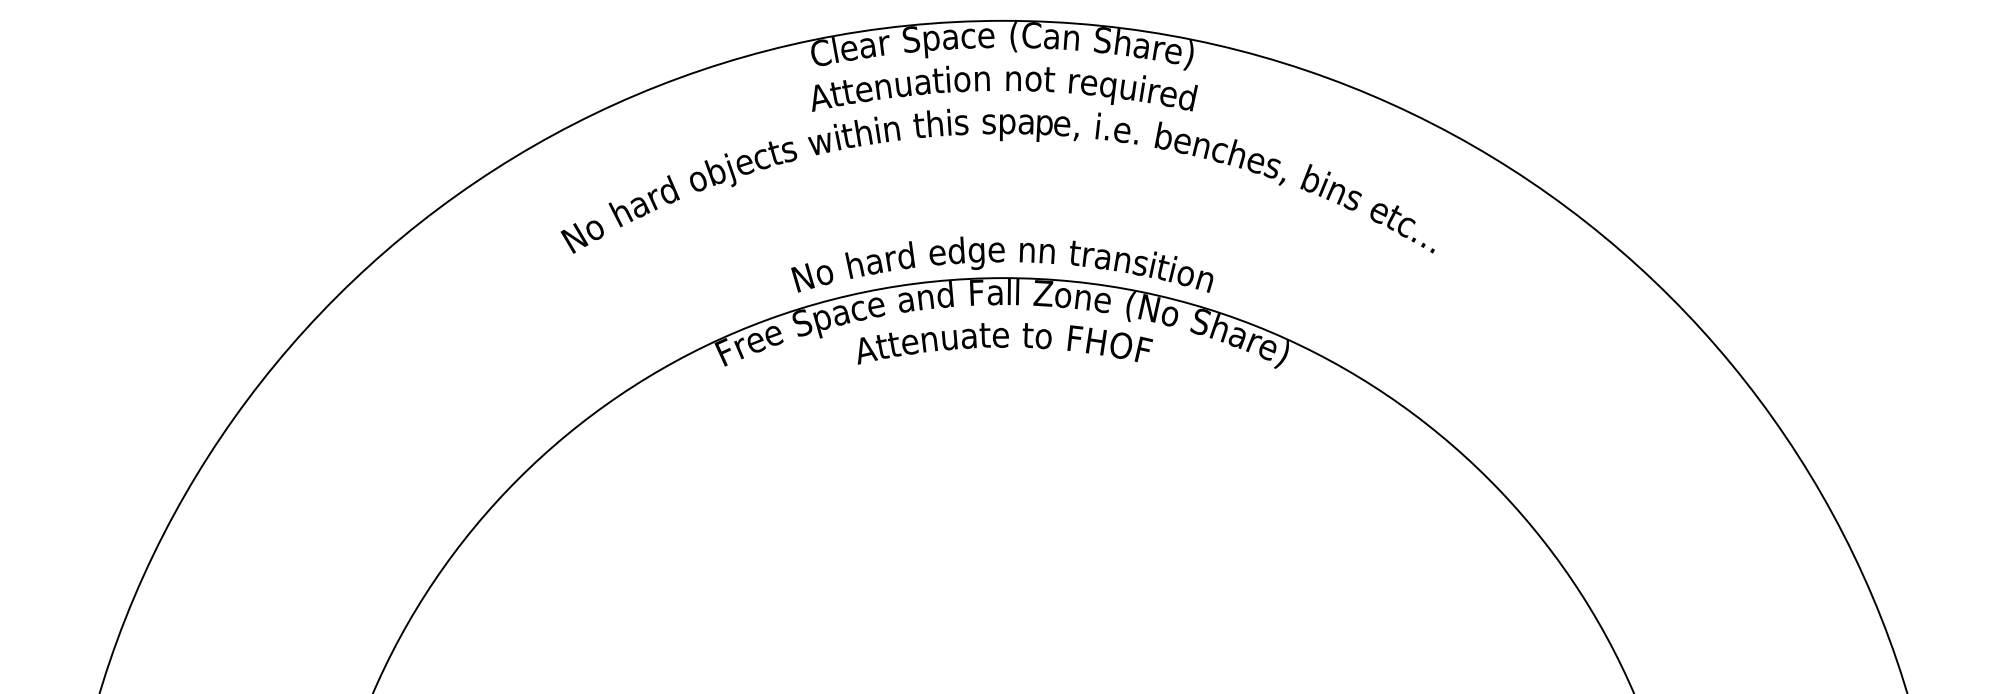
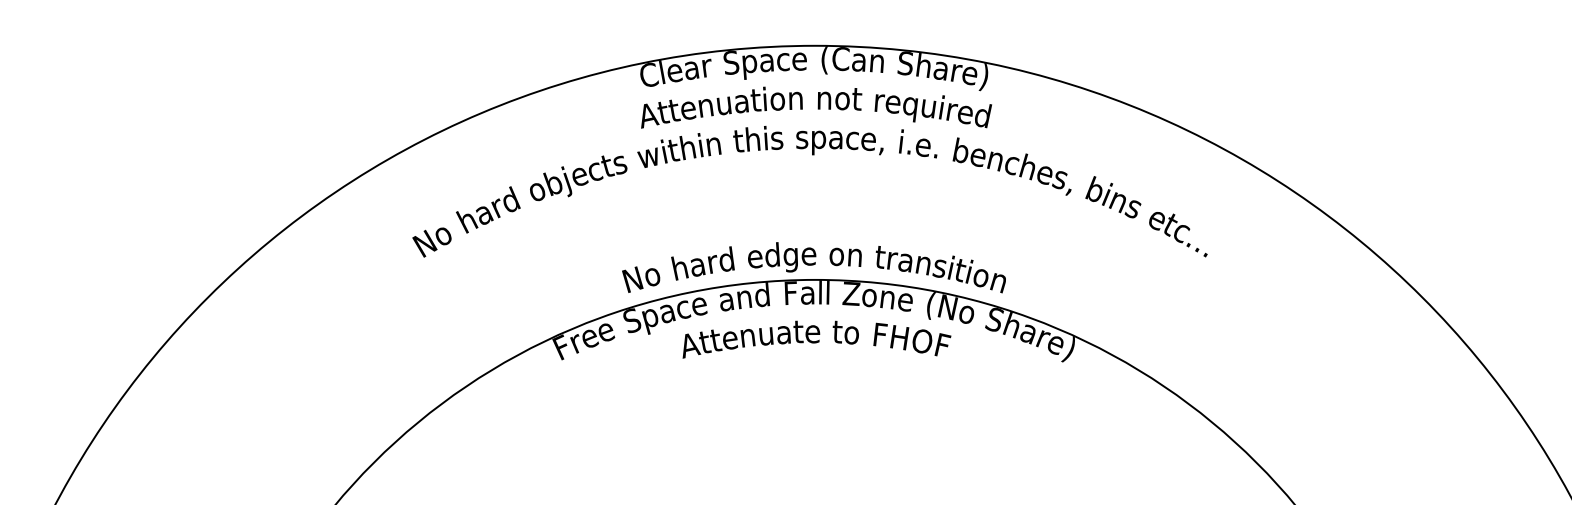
text: (1044, 128) -> (852, 143), p -> c
text: (1027, 252) -> (837, 256), n -> o

